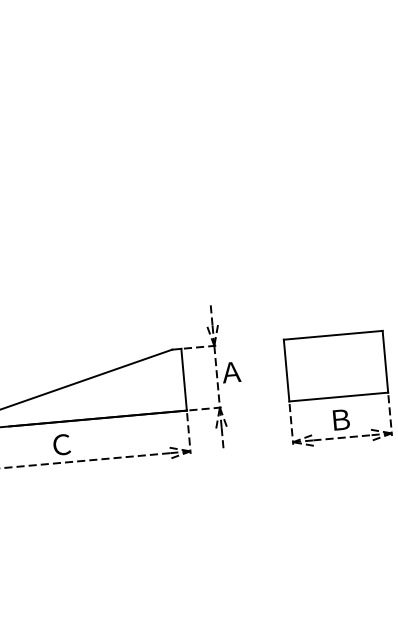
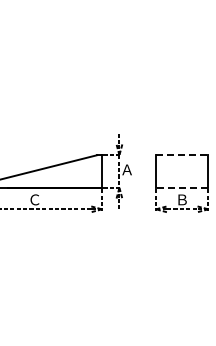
line: (333, 335) -> (182, 155), solid -> dashed
line: (337, 396) -> (181, 187), solid -> dashed

